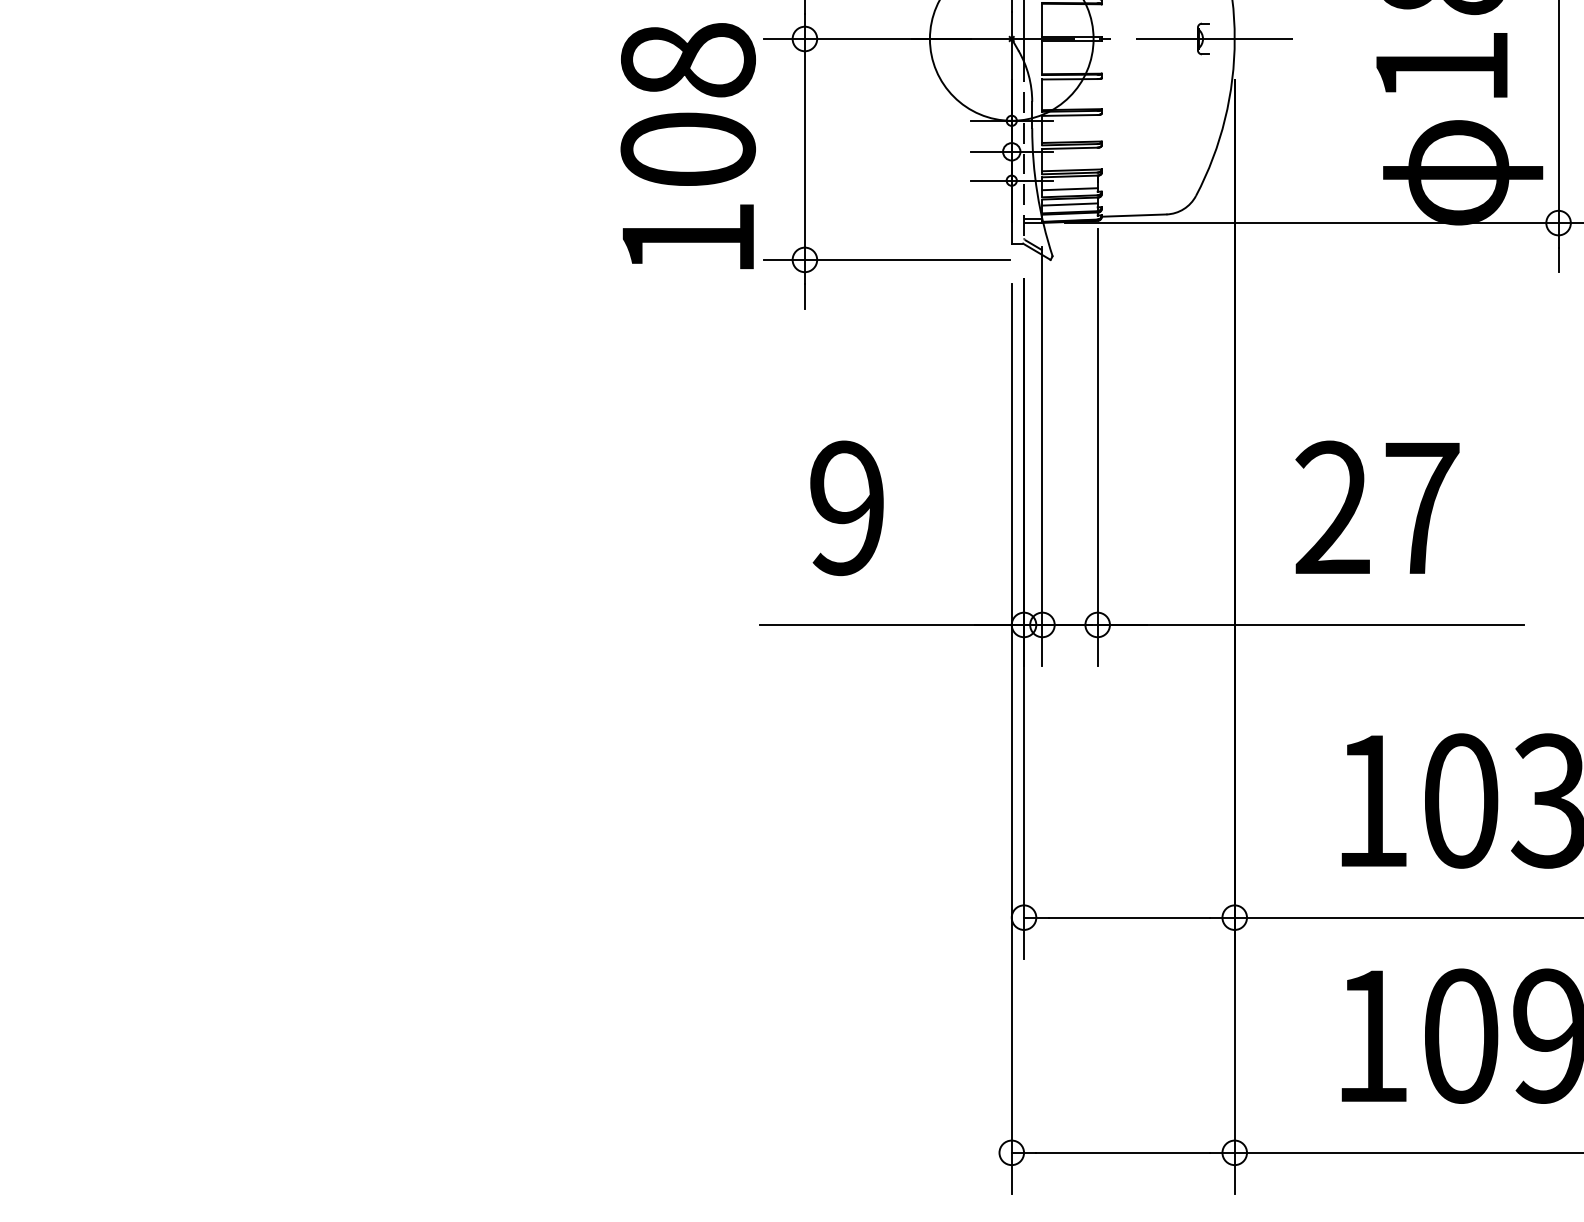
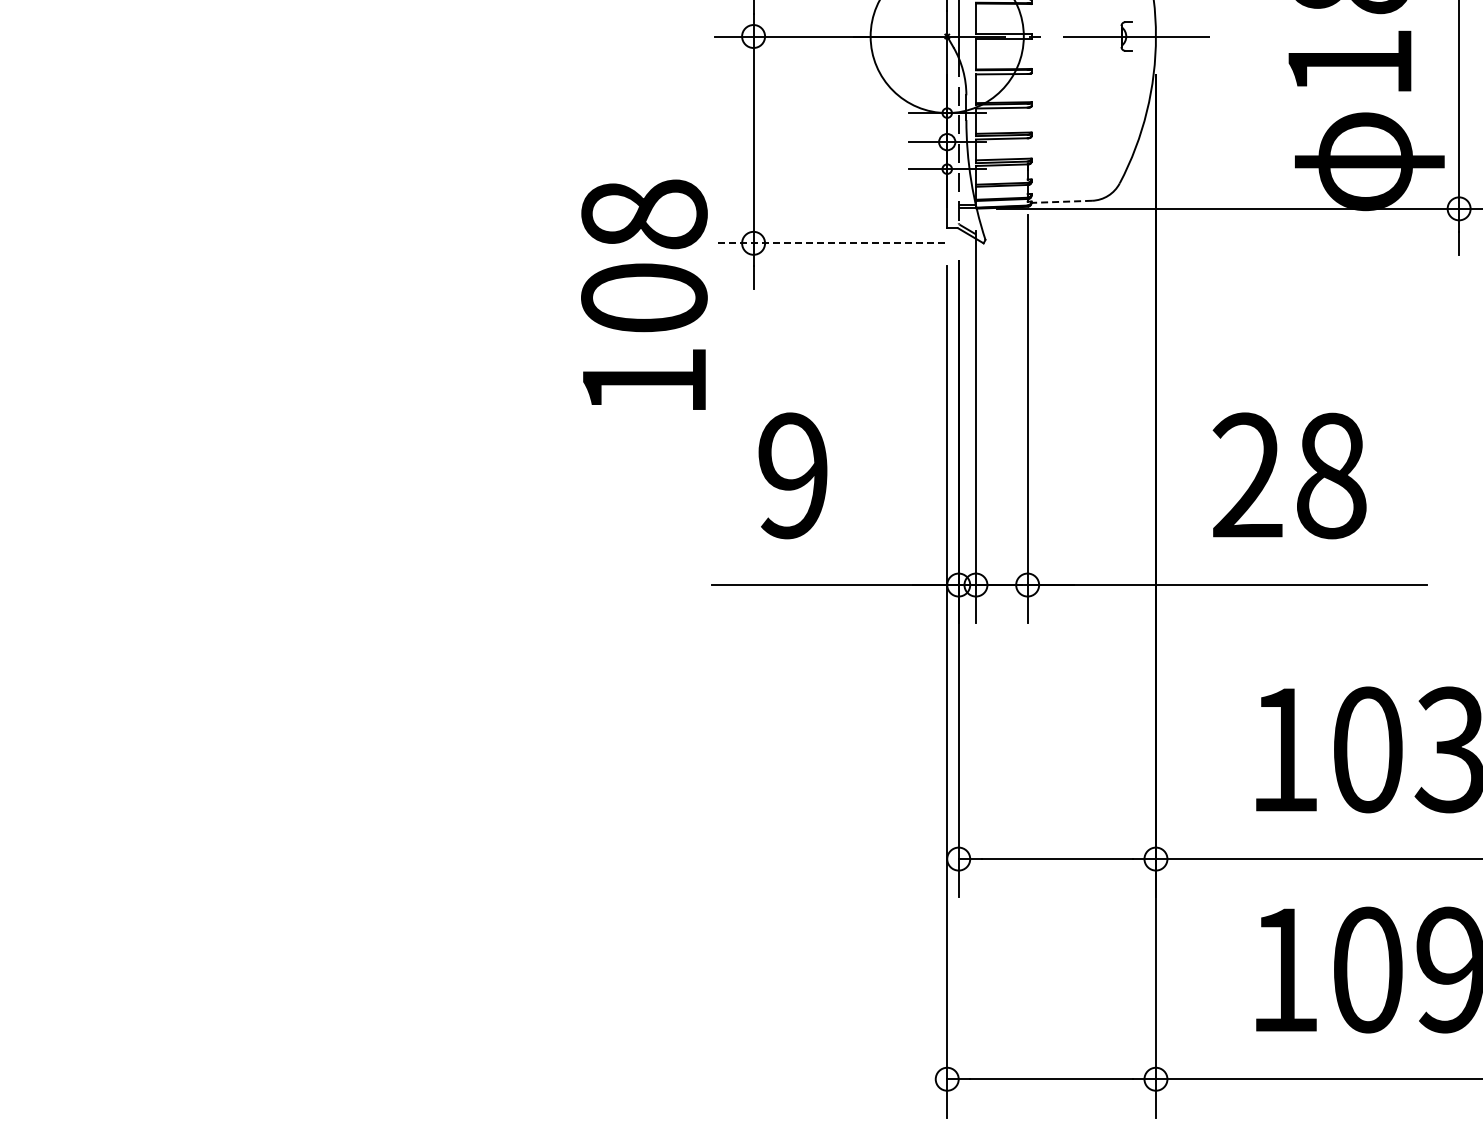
text: (688, 145) -> (644, 294), moved
line: (1069, 189) -> (1001, 177), removed
line: (1069, 204) -> (1001, 191), removed
line: (1133, 215) -> (1061, 201), solid -> dashed
line: (886, 260) -> (829, 243), solid -> dashed
text: (1422, 507) -> (1331, 475), 27 -> 28

